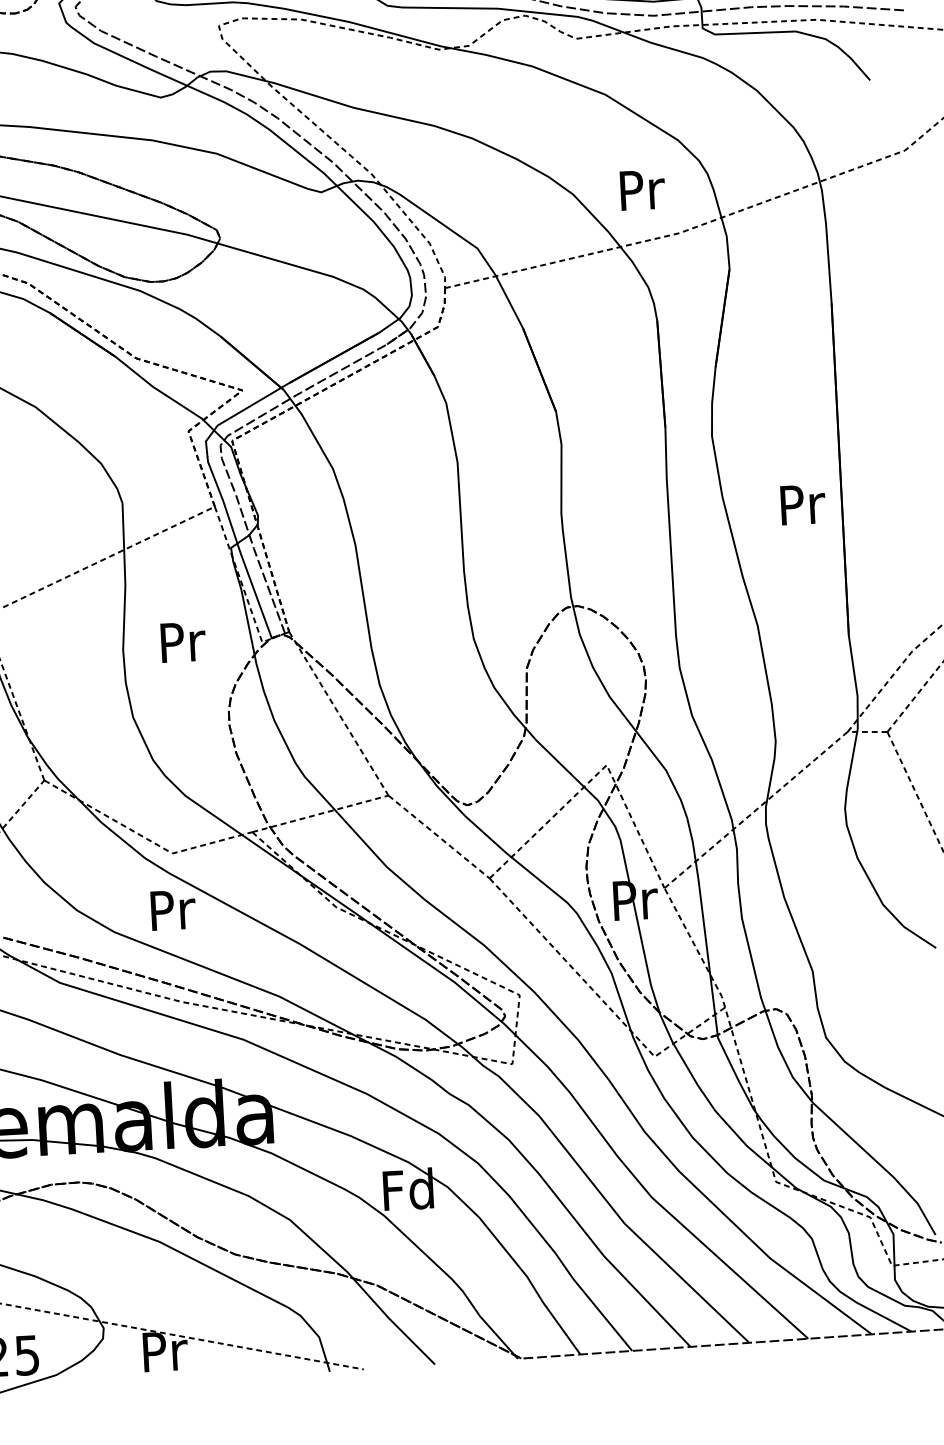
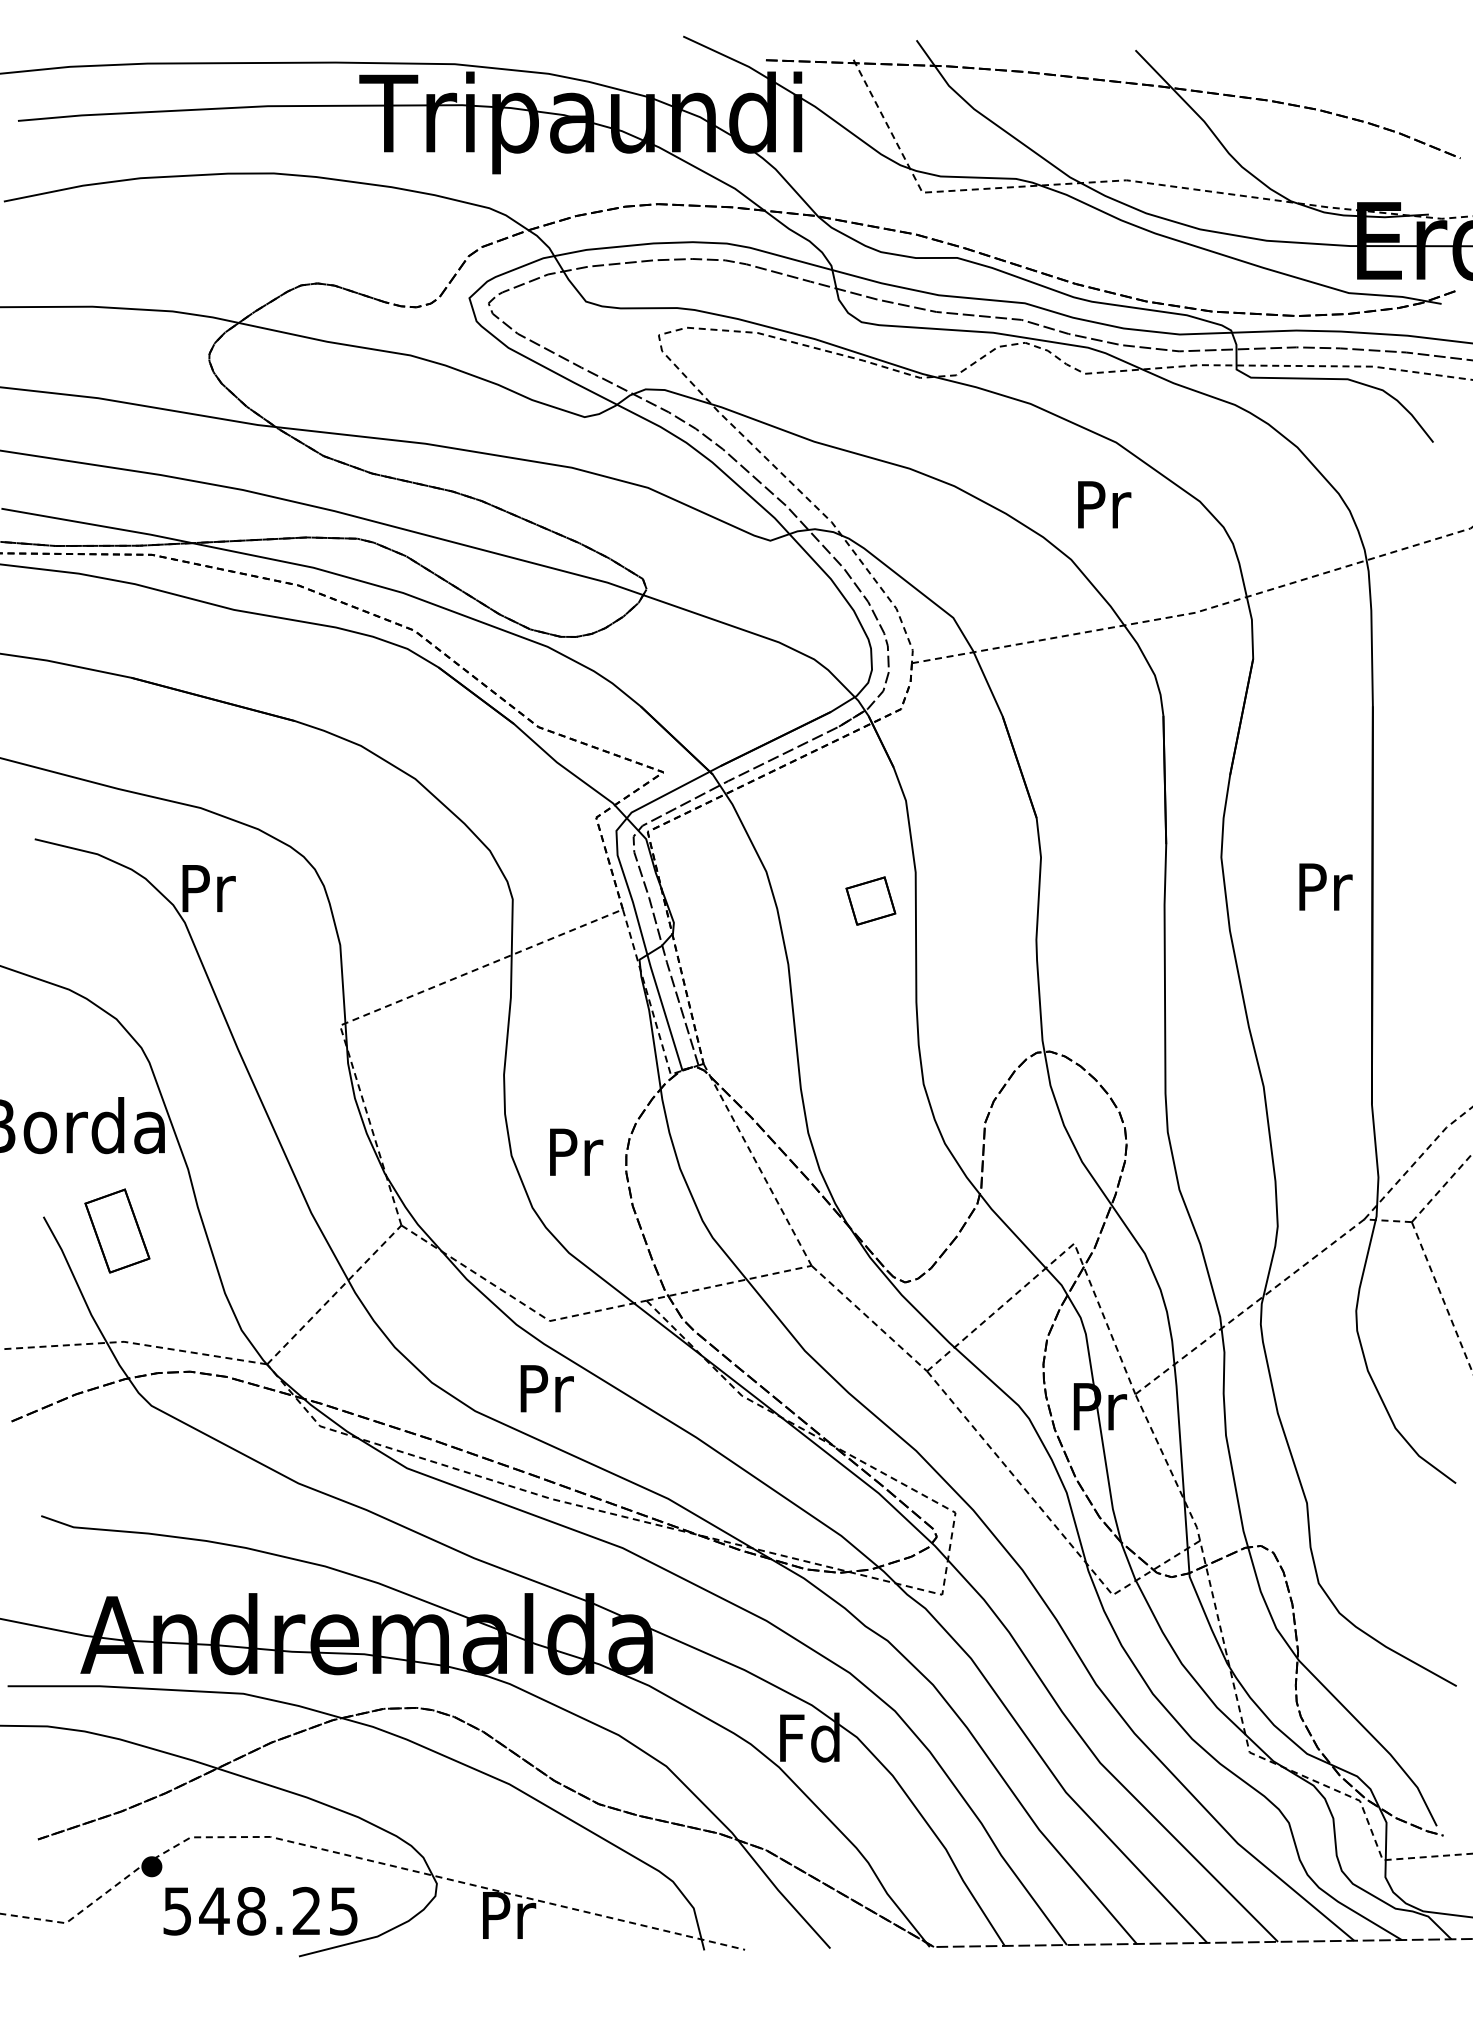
text: (642, 189) -> (1104, 504), moved
part: (421, 488) -> (870, 900), added
text: (802, 504) -> (1325, 886), moved
text: (183, 641) -> (576, 1151), moved

